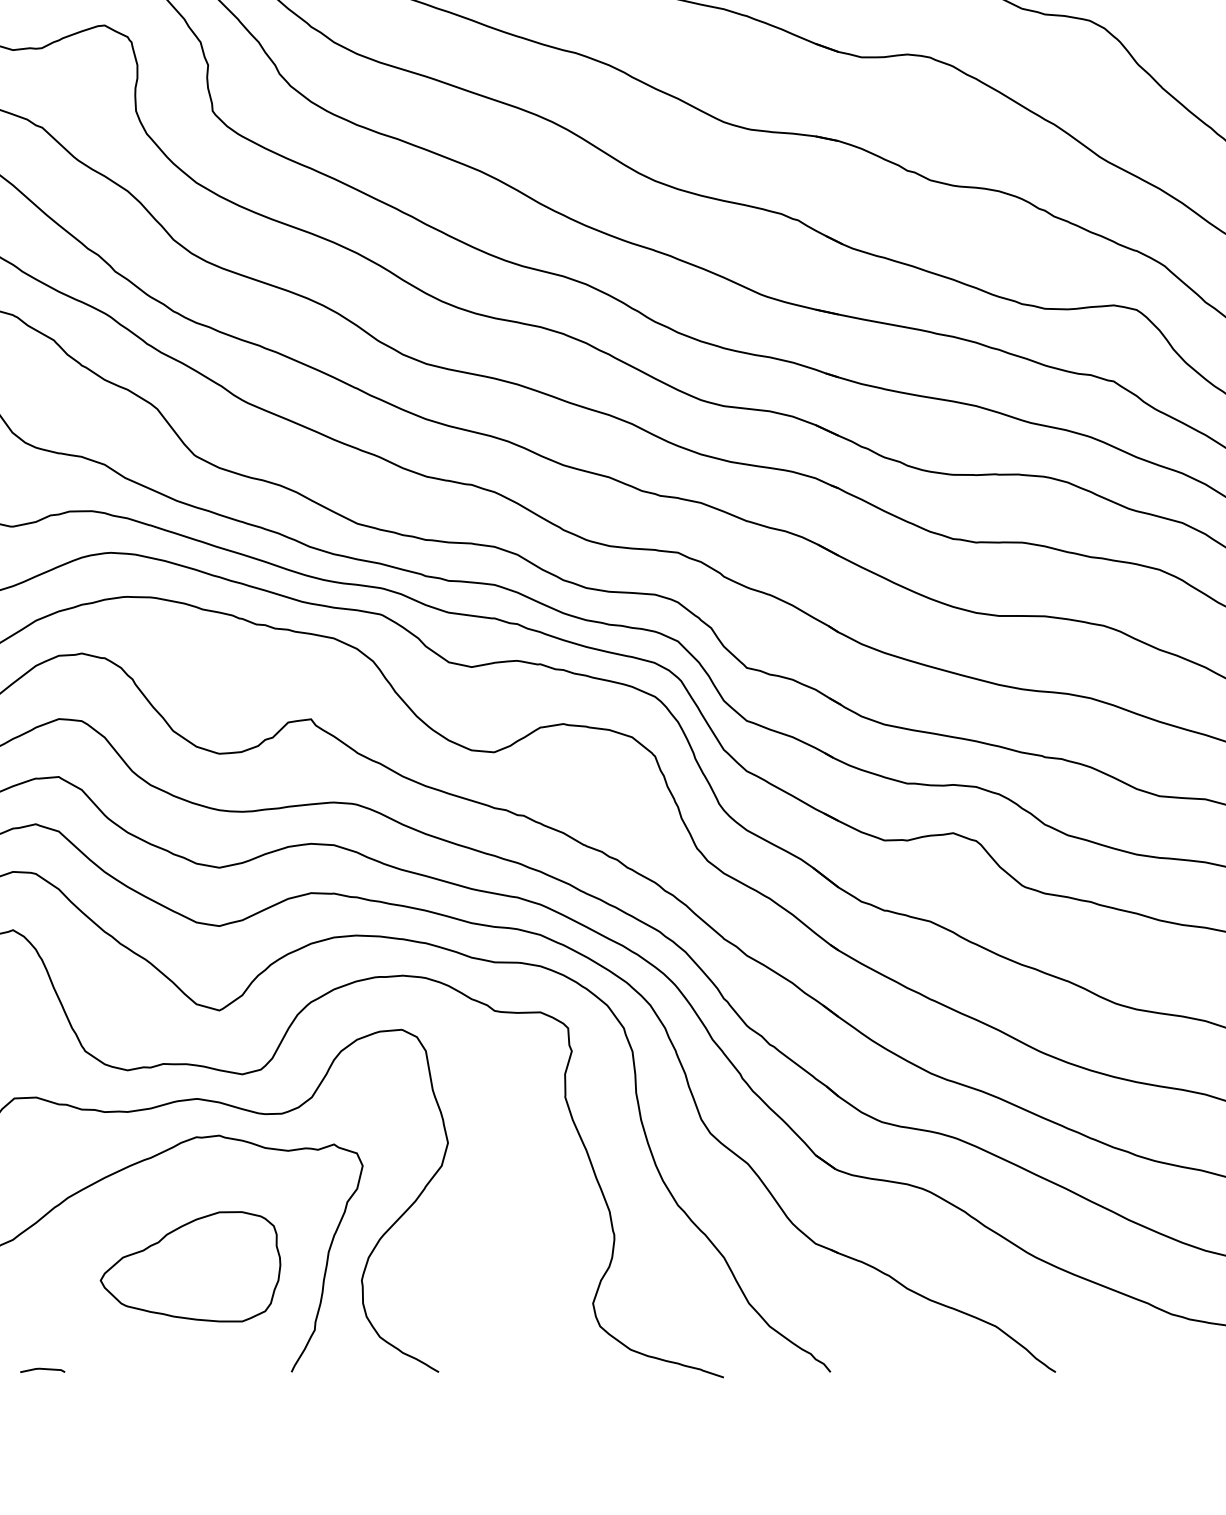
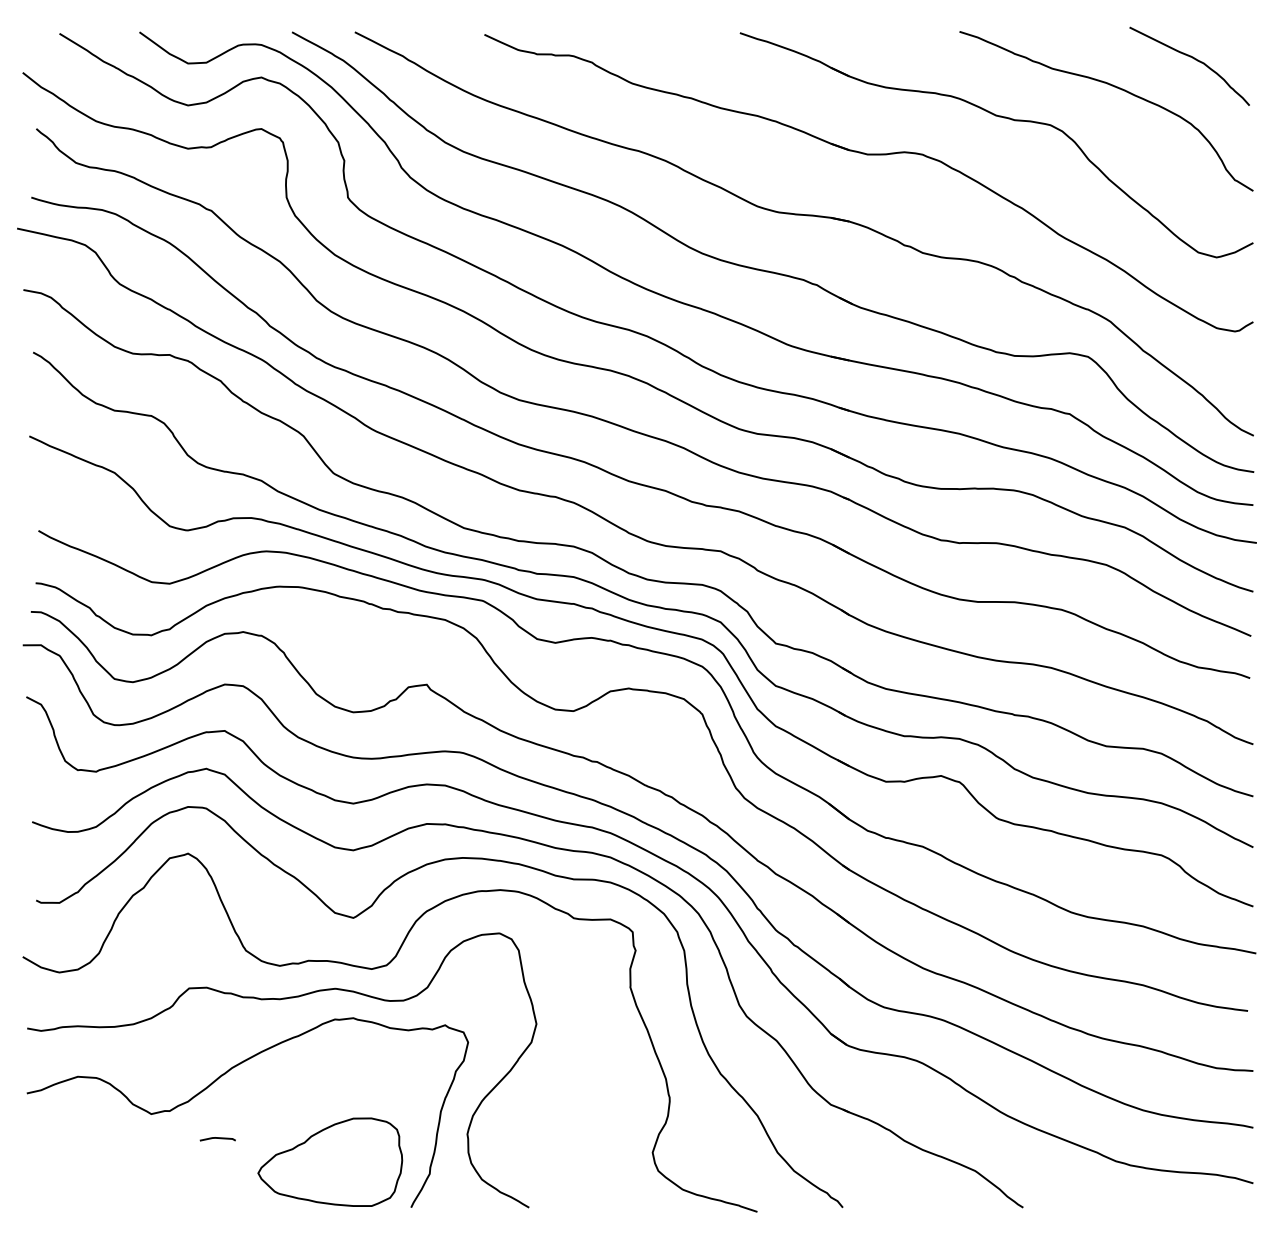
part: (190, 1265) -> (330, 1161), moved
line: (42, 1369) -> (217, 1138), moved

